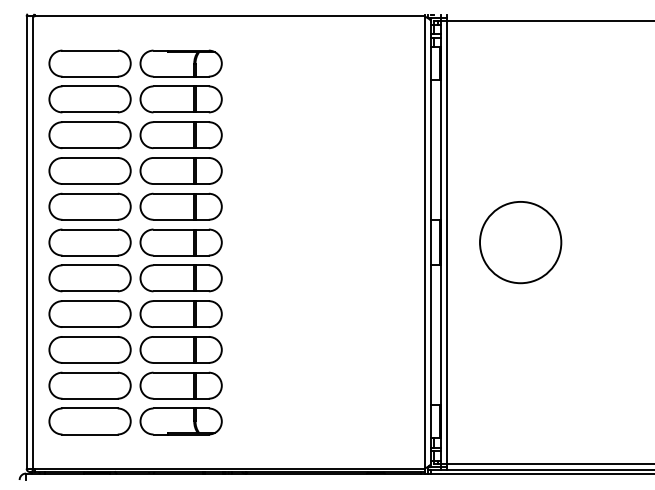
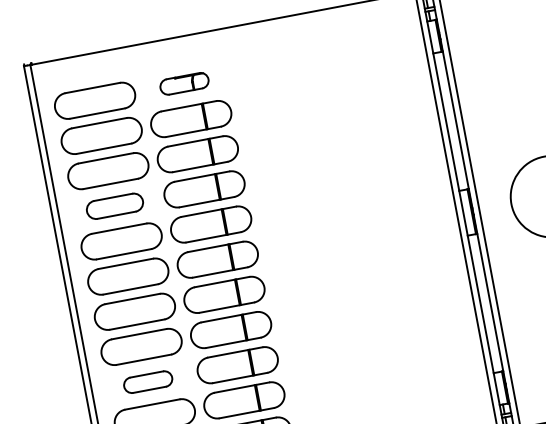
part: (180, 63) -> (183, 83), size x0.6
part: (89, 170) -> (114, 205), size x0.7
part: (89, 349) -> (147, 381), size x0.6

